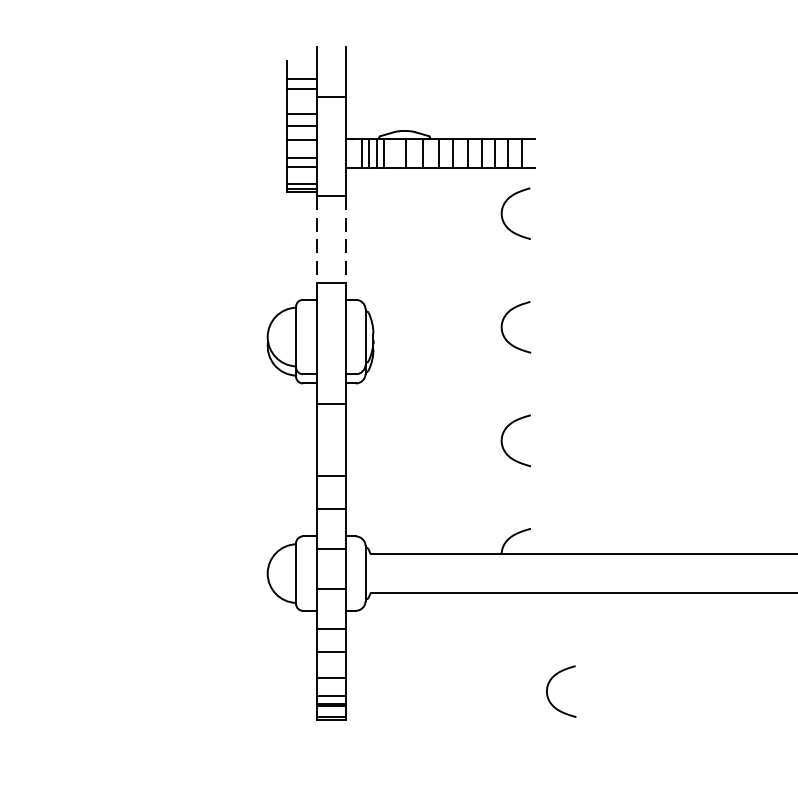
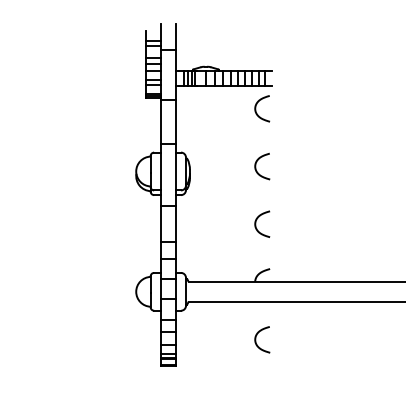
line: (317, 238) -> (161, 121), dashed -> solid
line: (346, 238) -> (176, 121), dashed -> solid
curve: (549, 690) -> (256, 339), moved

